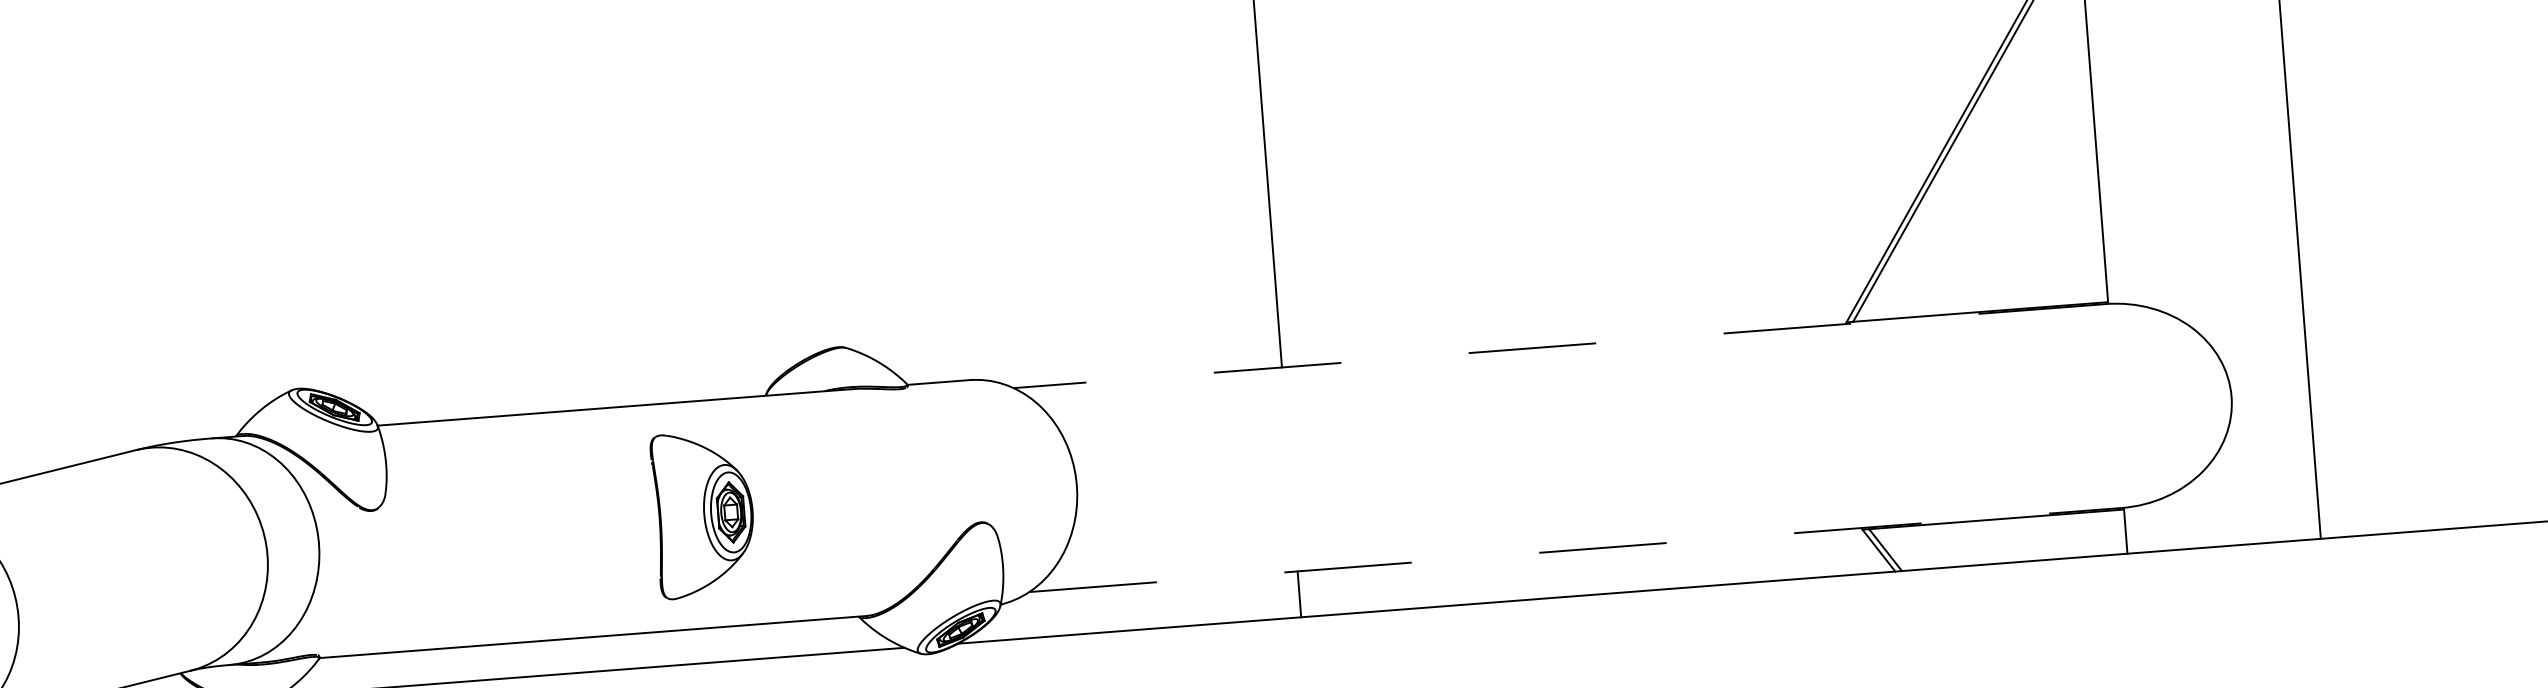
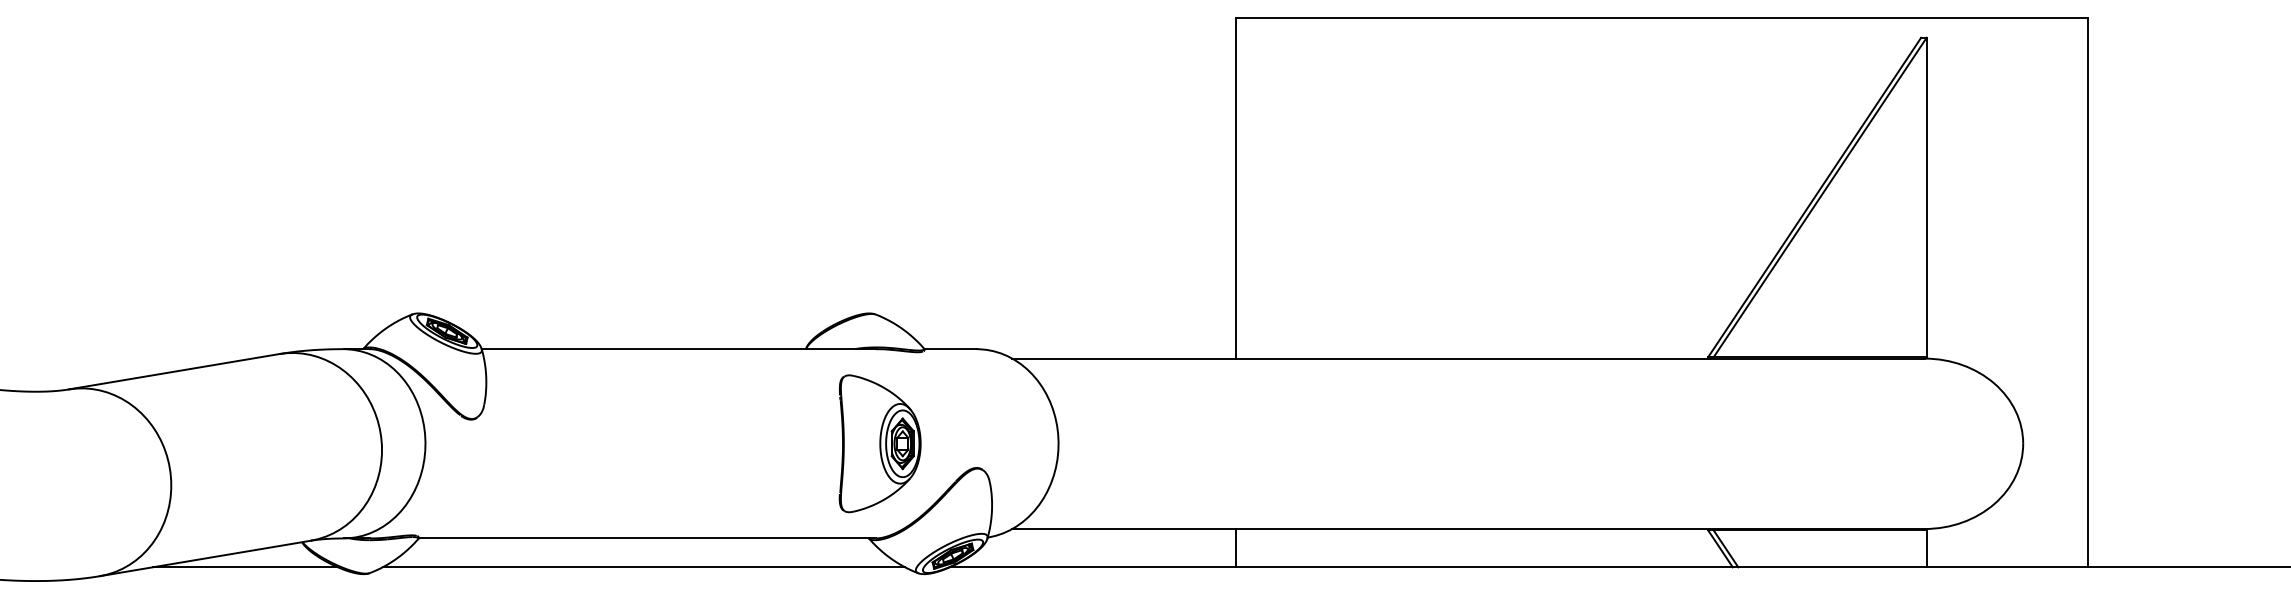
line: (1559, 345) -> (1468, 358), dashed -> solid
part: (703, 514) -> (879, 443), moved
line: (1576, 549) -> (1469, 528), dashed -> solid

